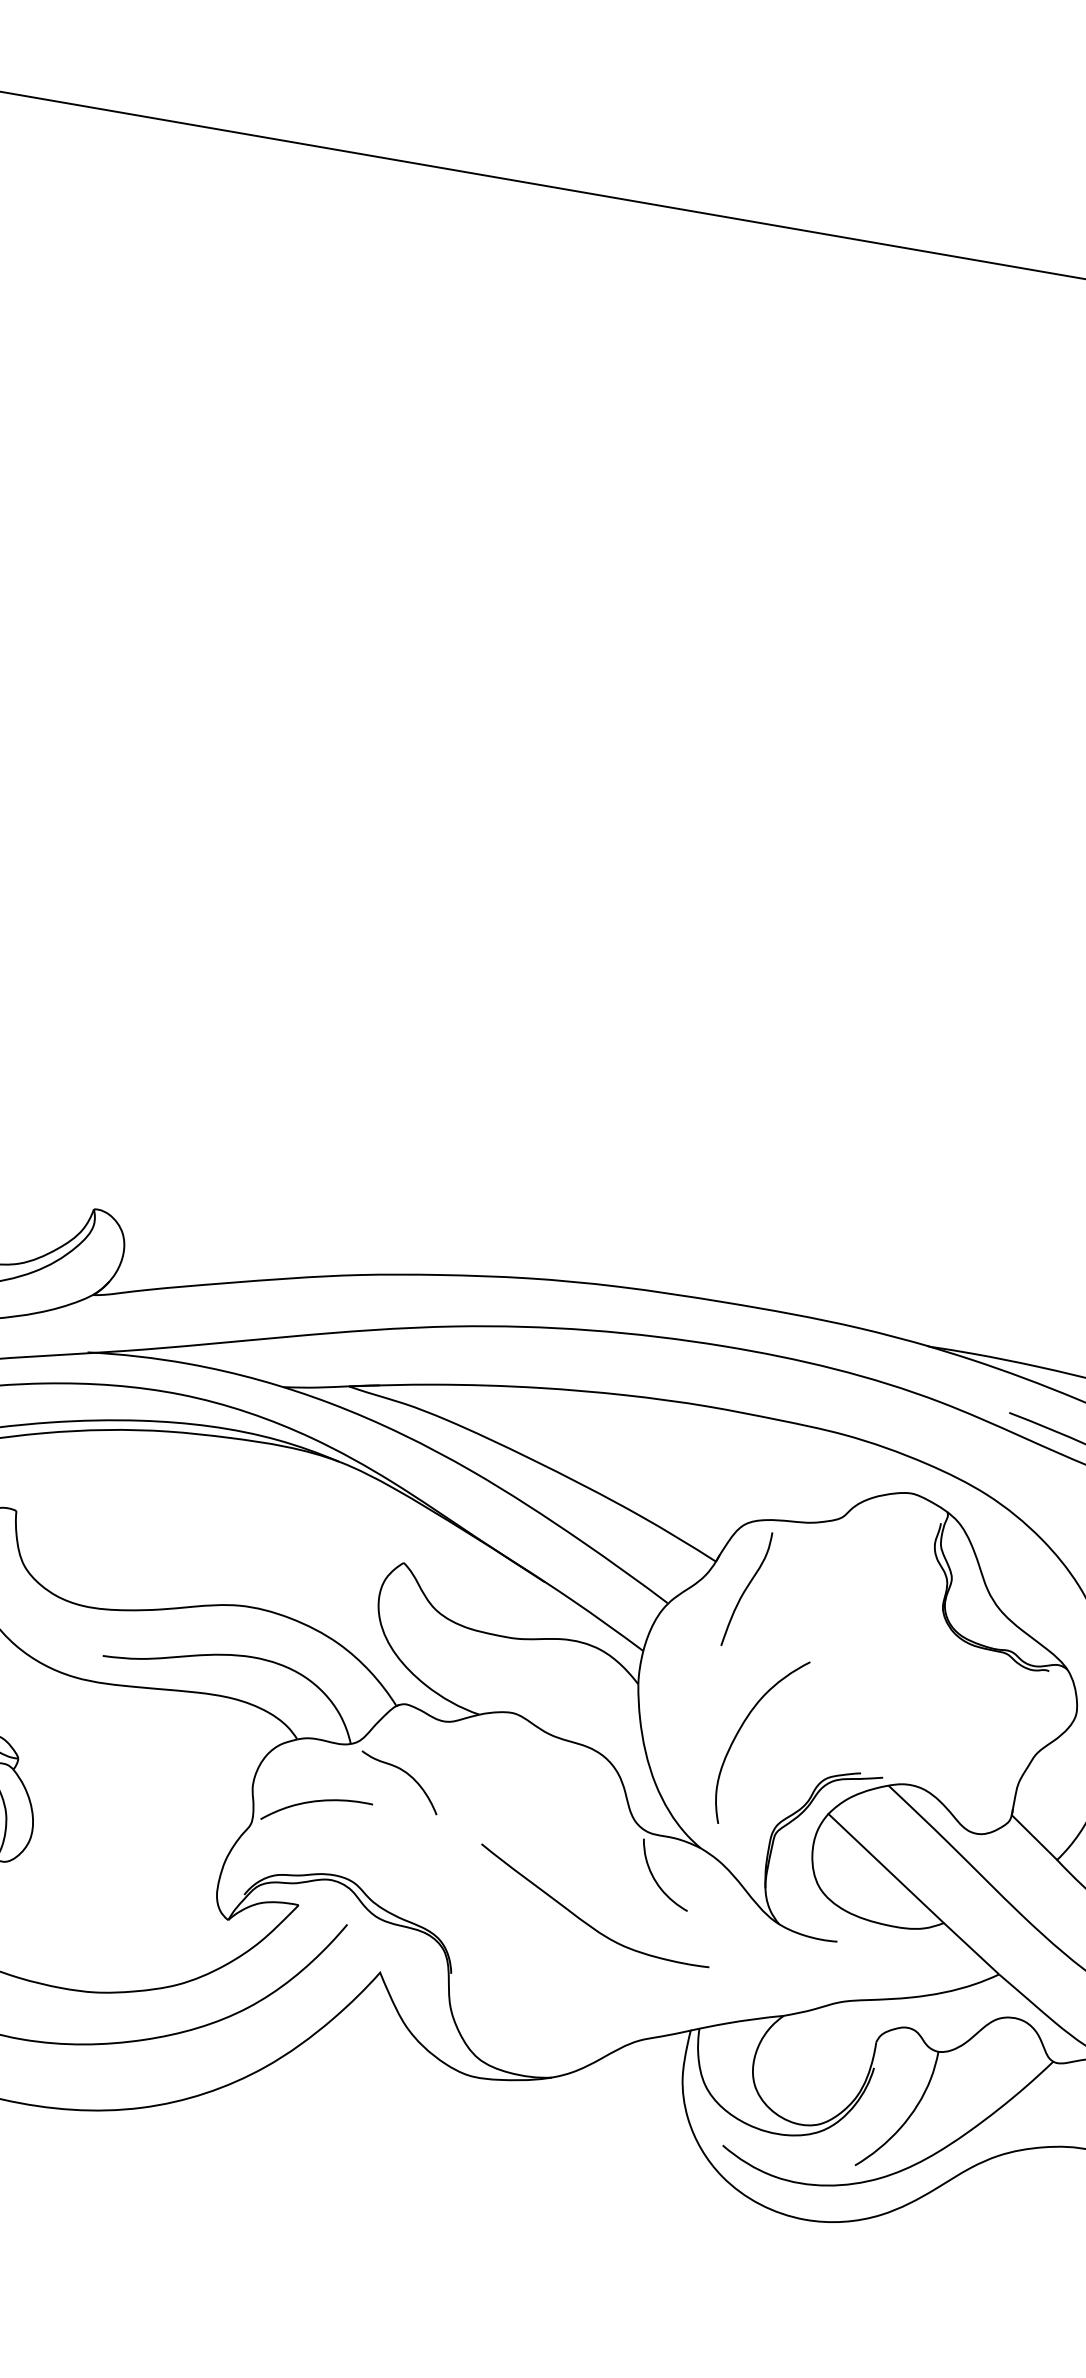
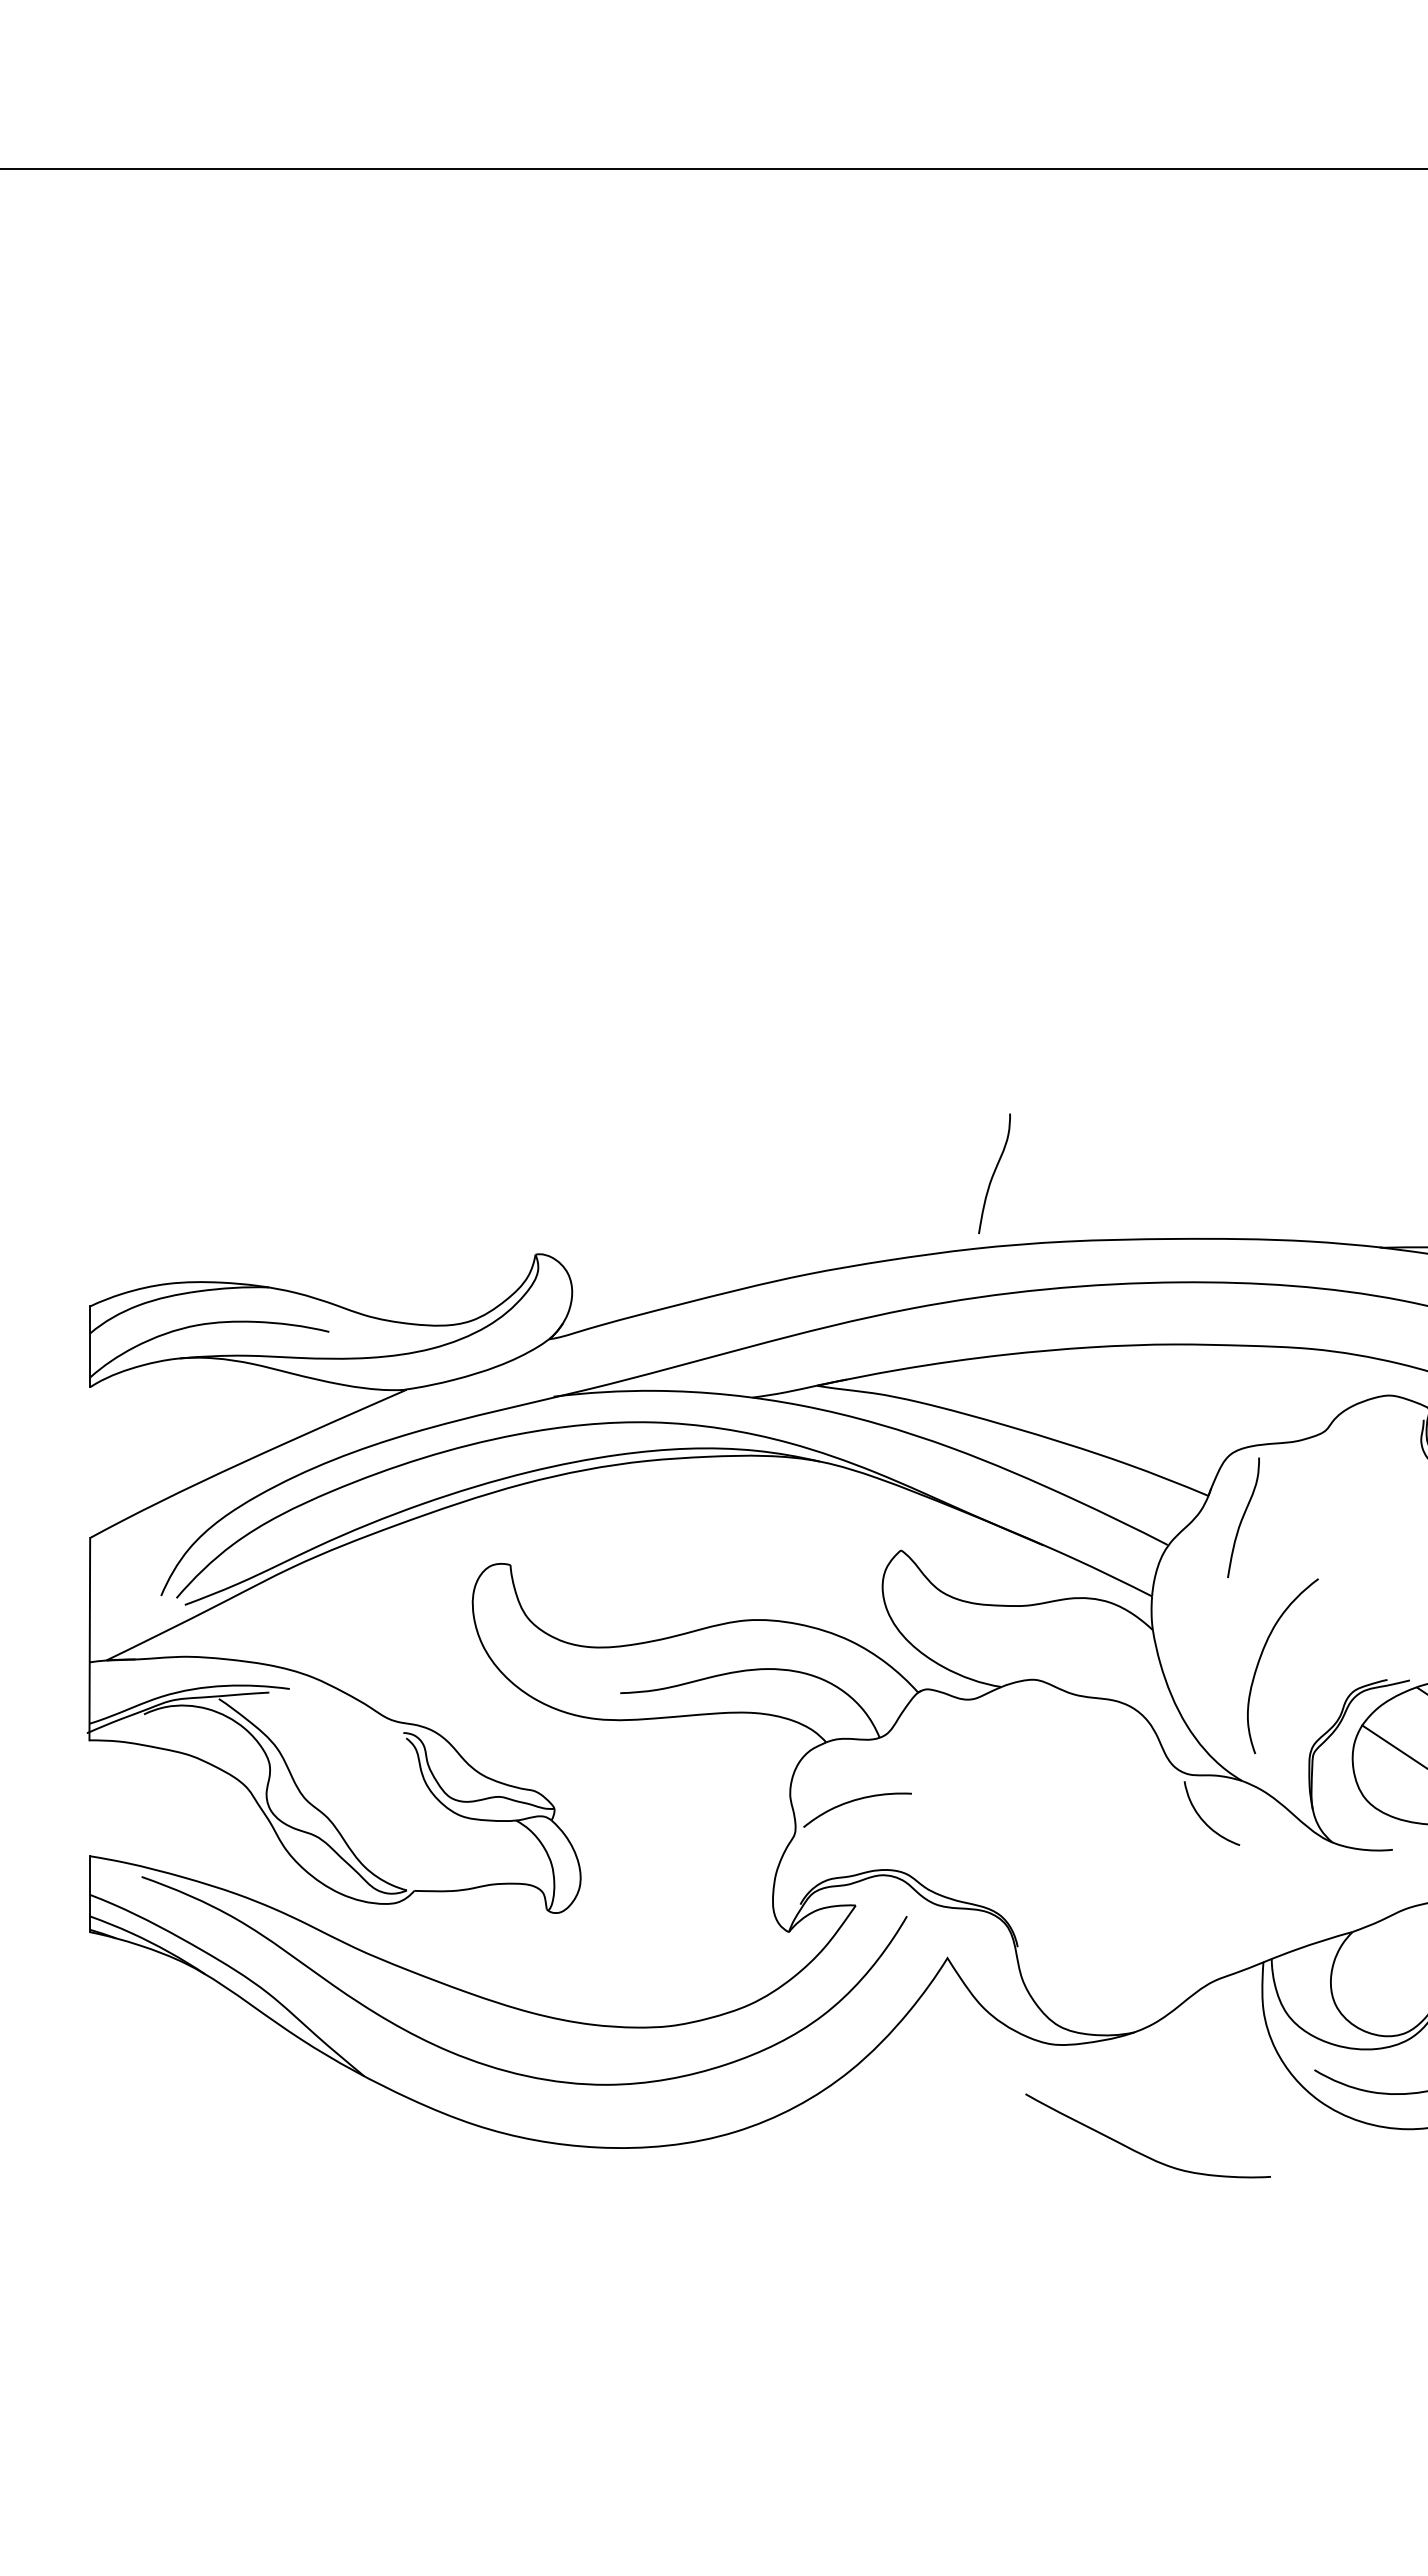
curve: (560, 1207) -> (994, 1173), added
curve: (405, 1773) -> (938, 1757), removed
curve: (583, 1919) -> (1138, 2151), moved

